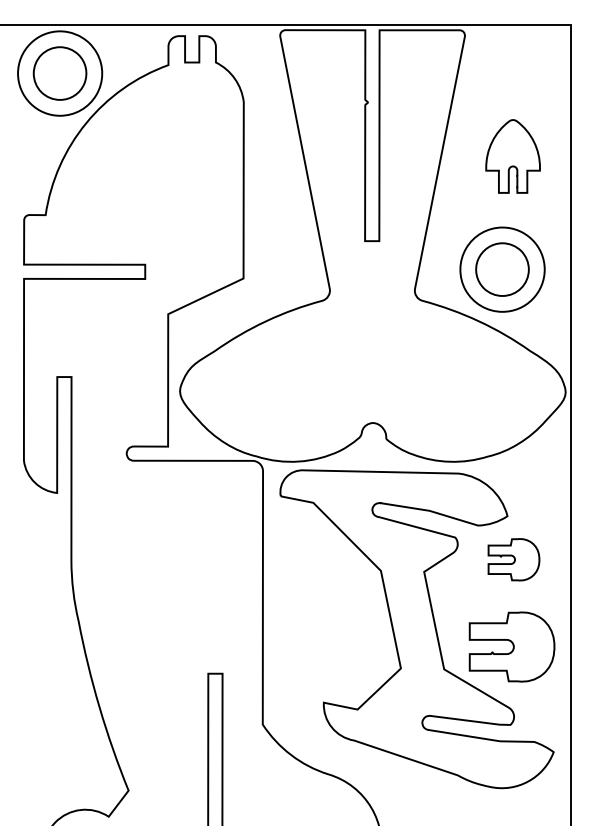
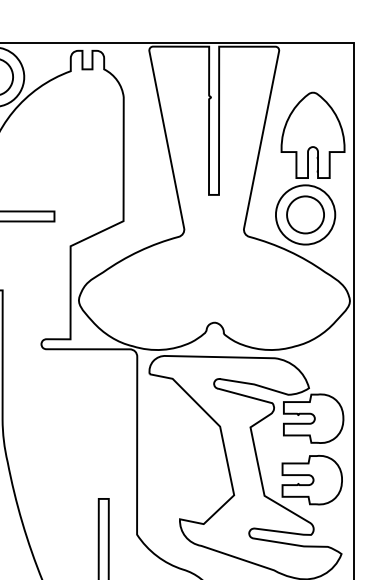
part: (512, 156) -> (312, 135), size x1.67
part: (513, 559) -> (313, 418), size x1.67

